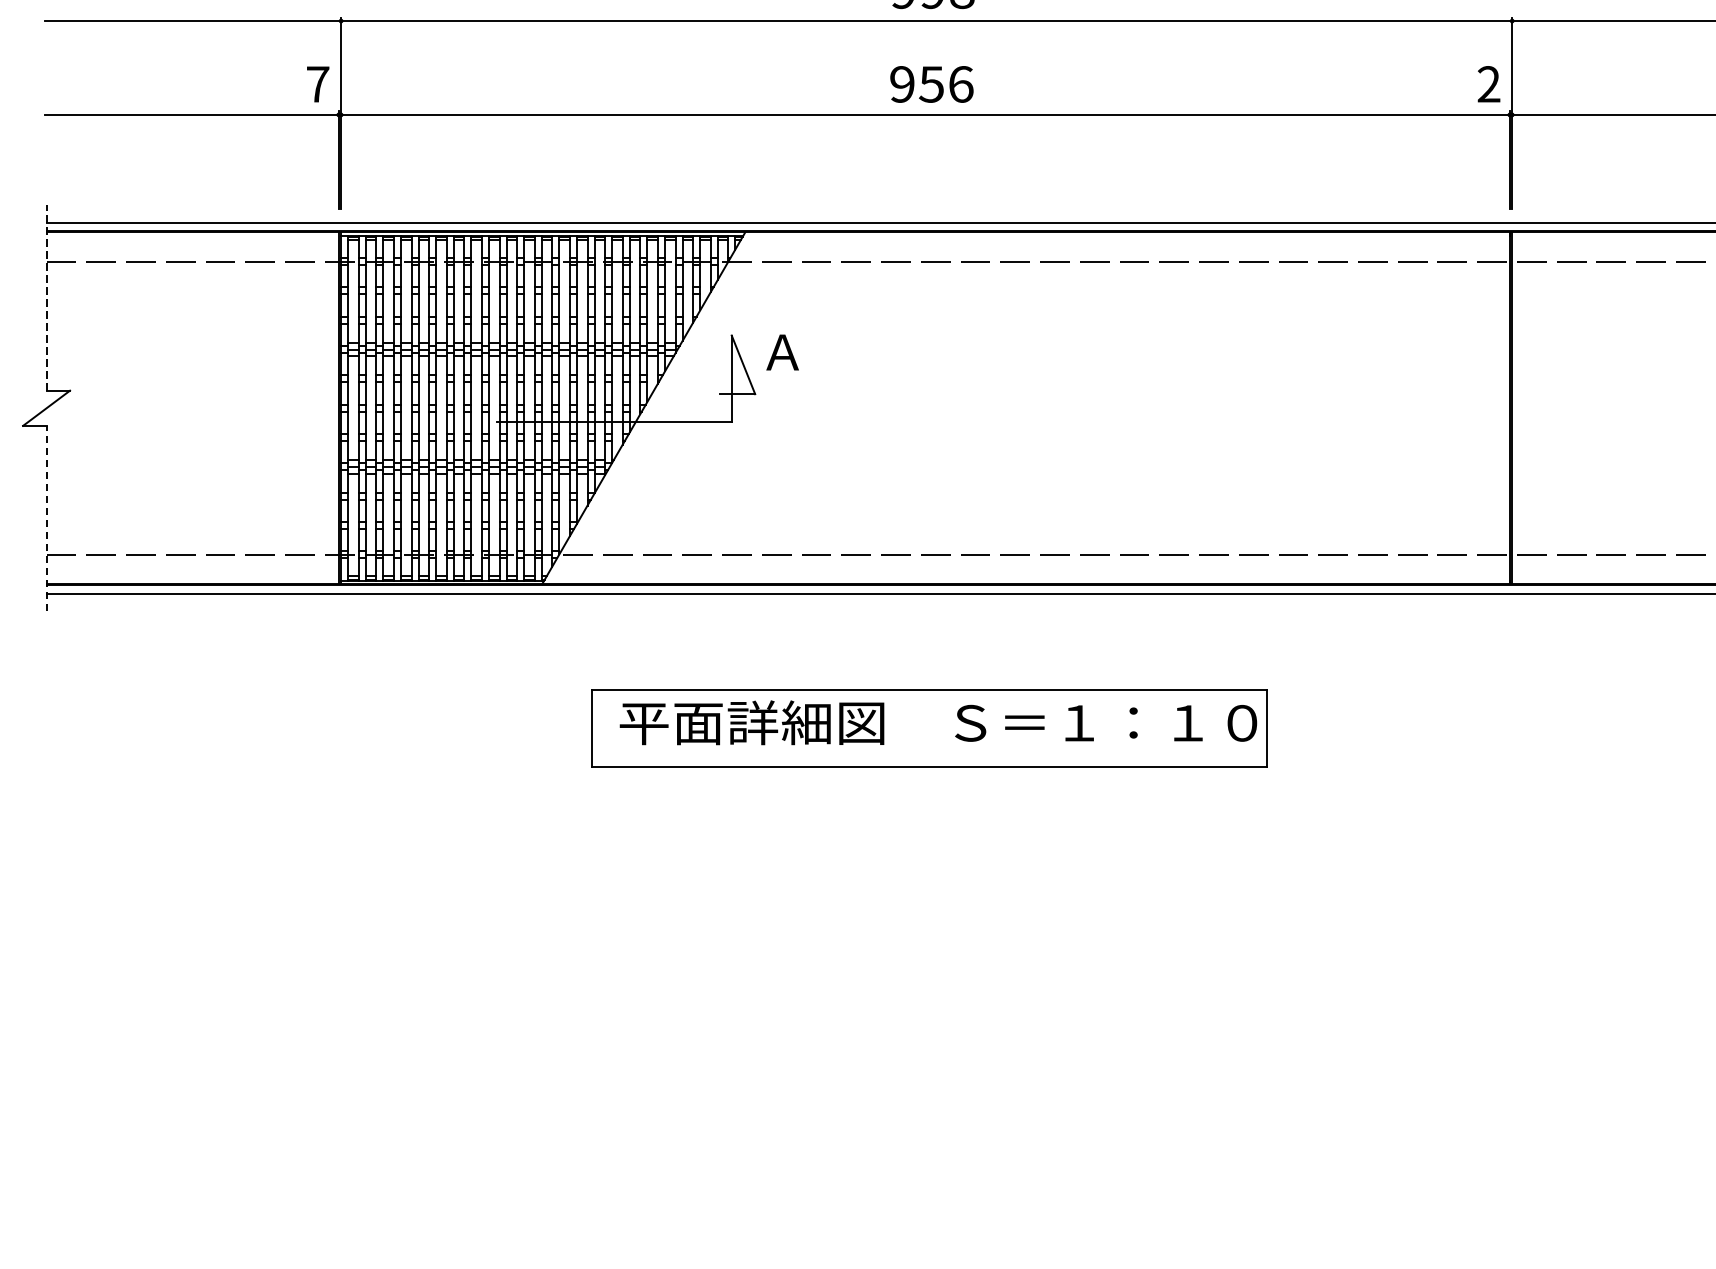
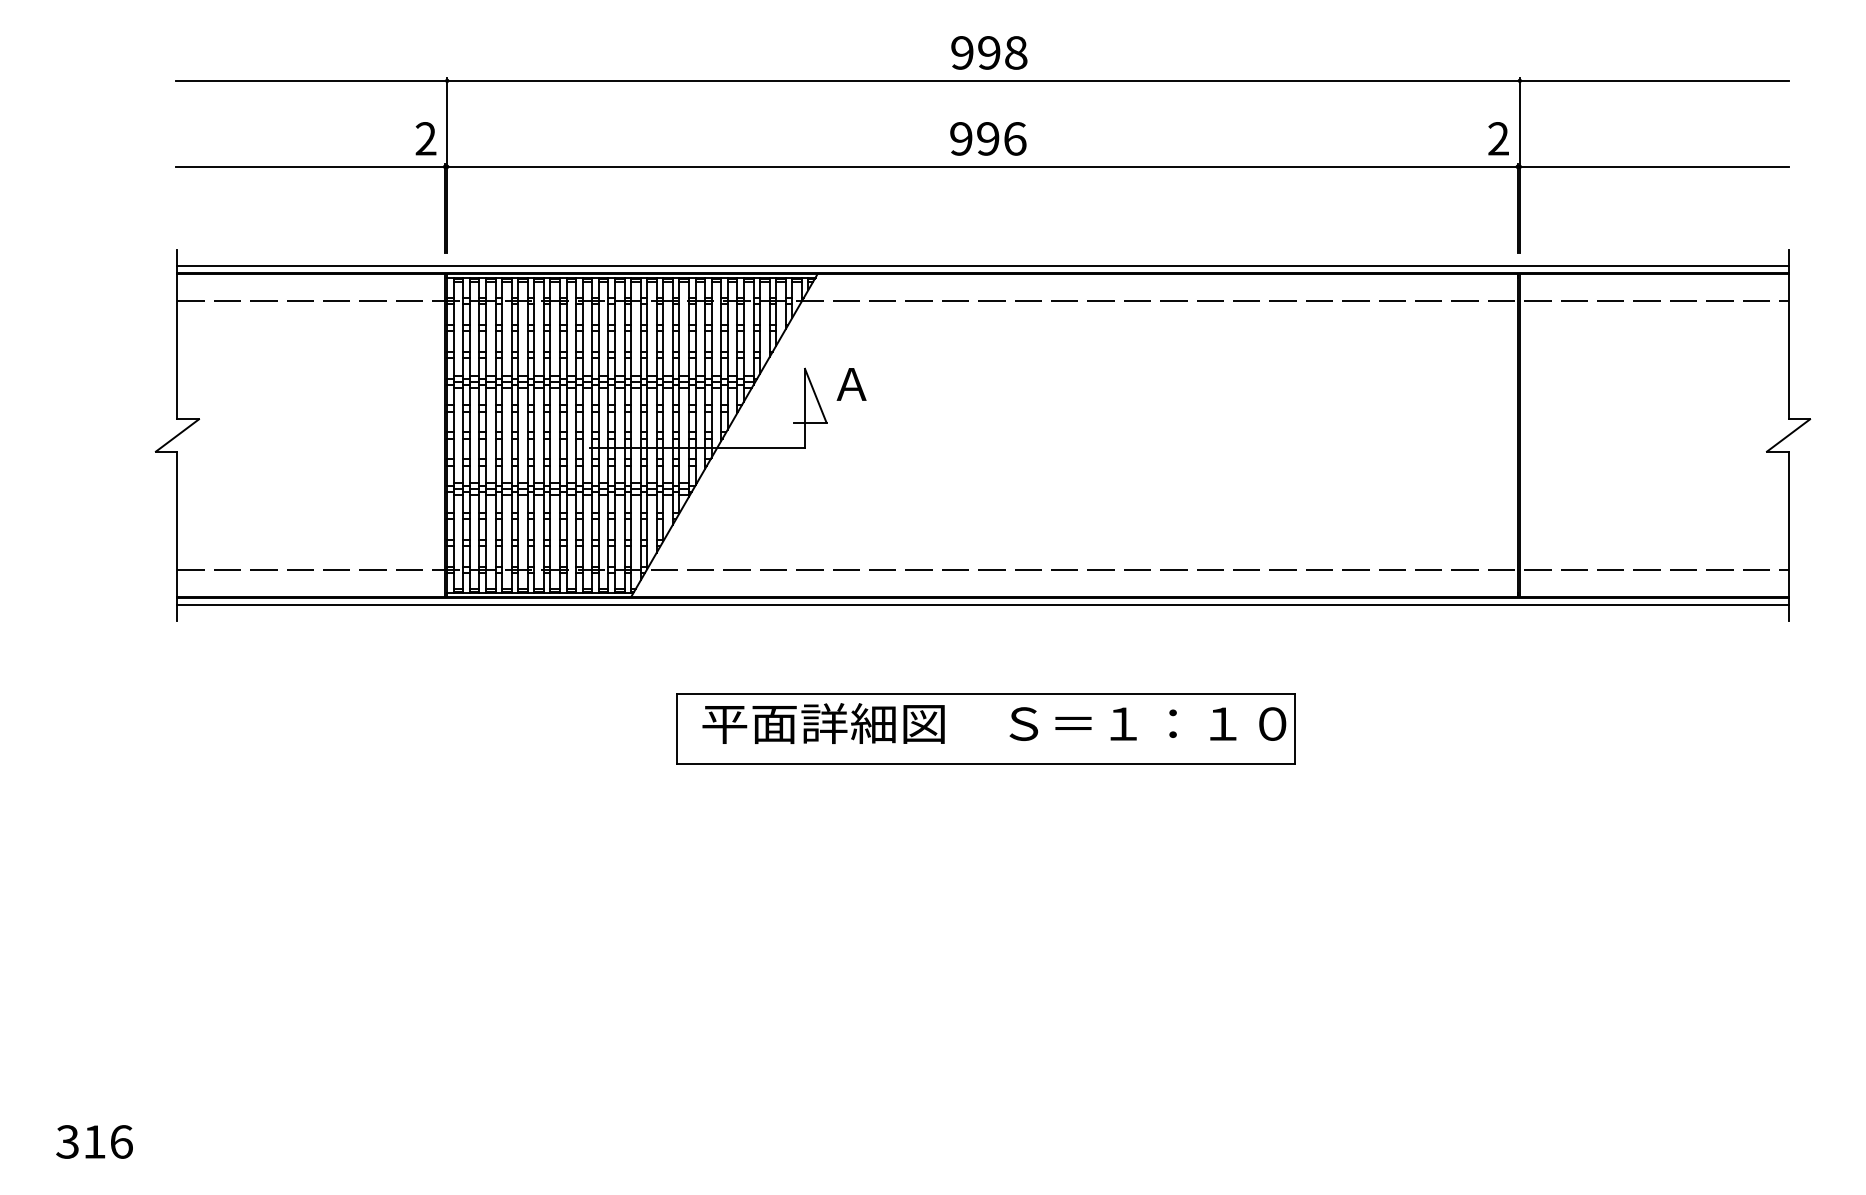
text: (317, 84) -> (425, 138), 7 -> 2
text: (930, 84) -> (987, 138), 956 -> 996
line: (46, 298) -> (177, 334), dashed -> solid
line: (46, 518) -> (177, 536), dashed -> solid

